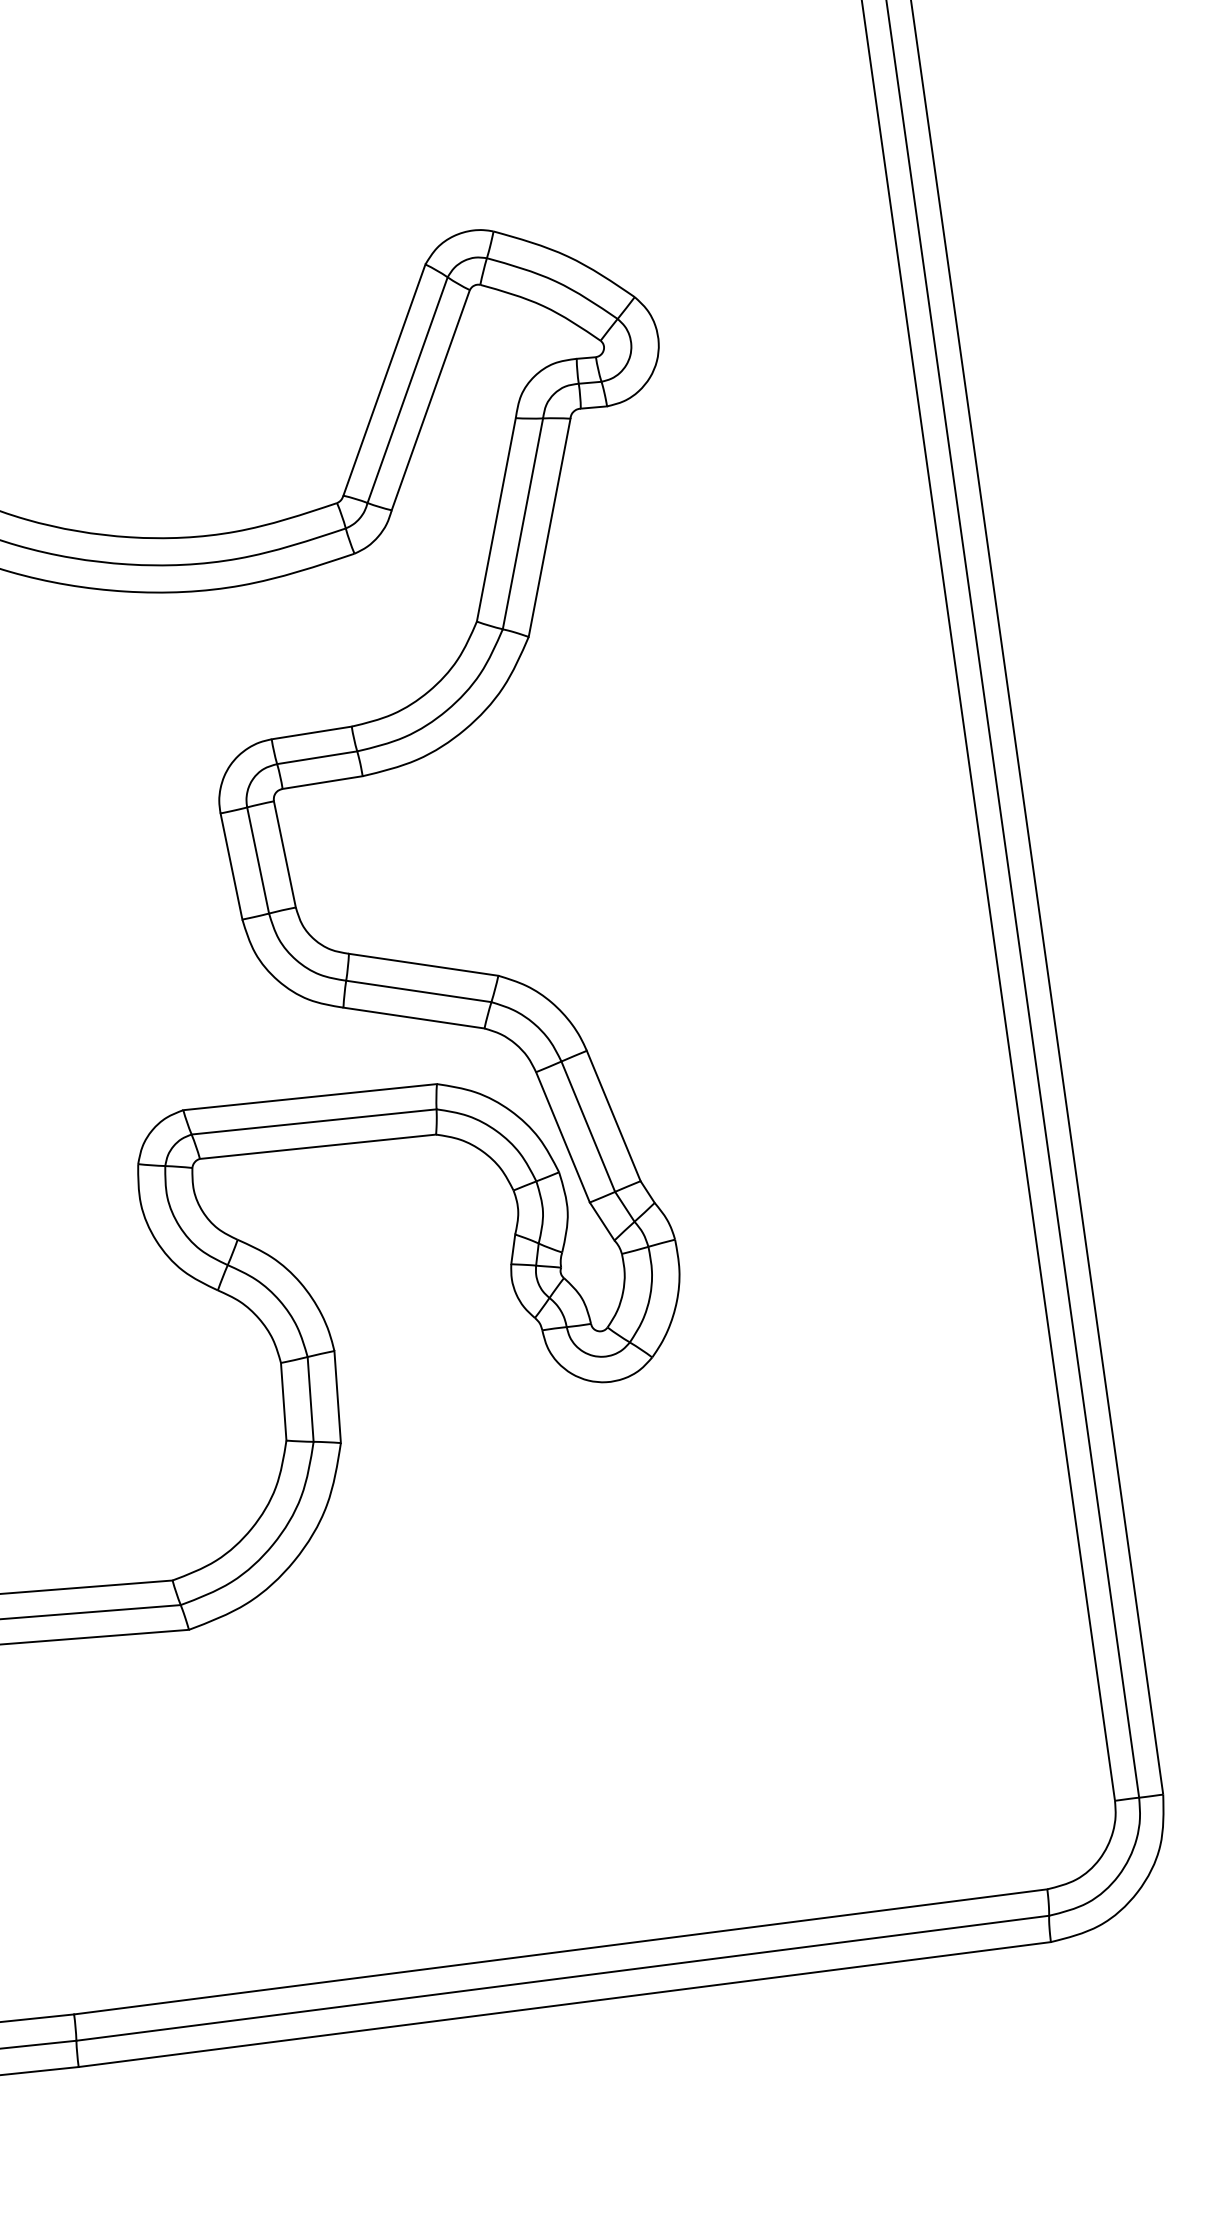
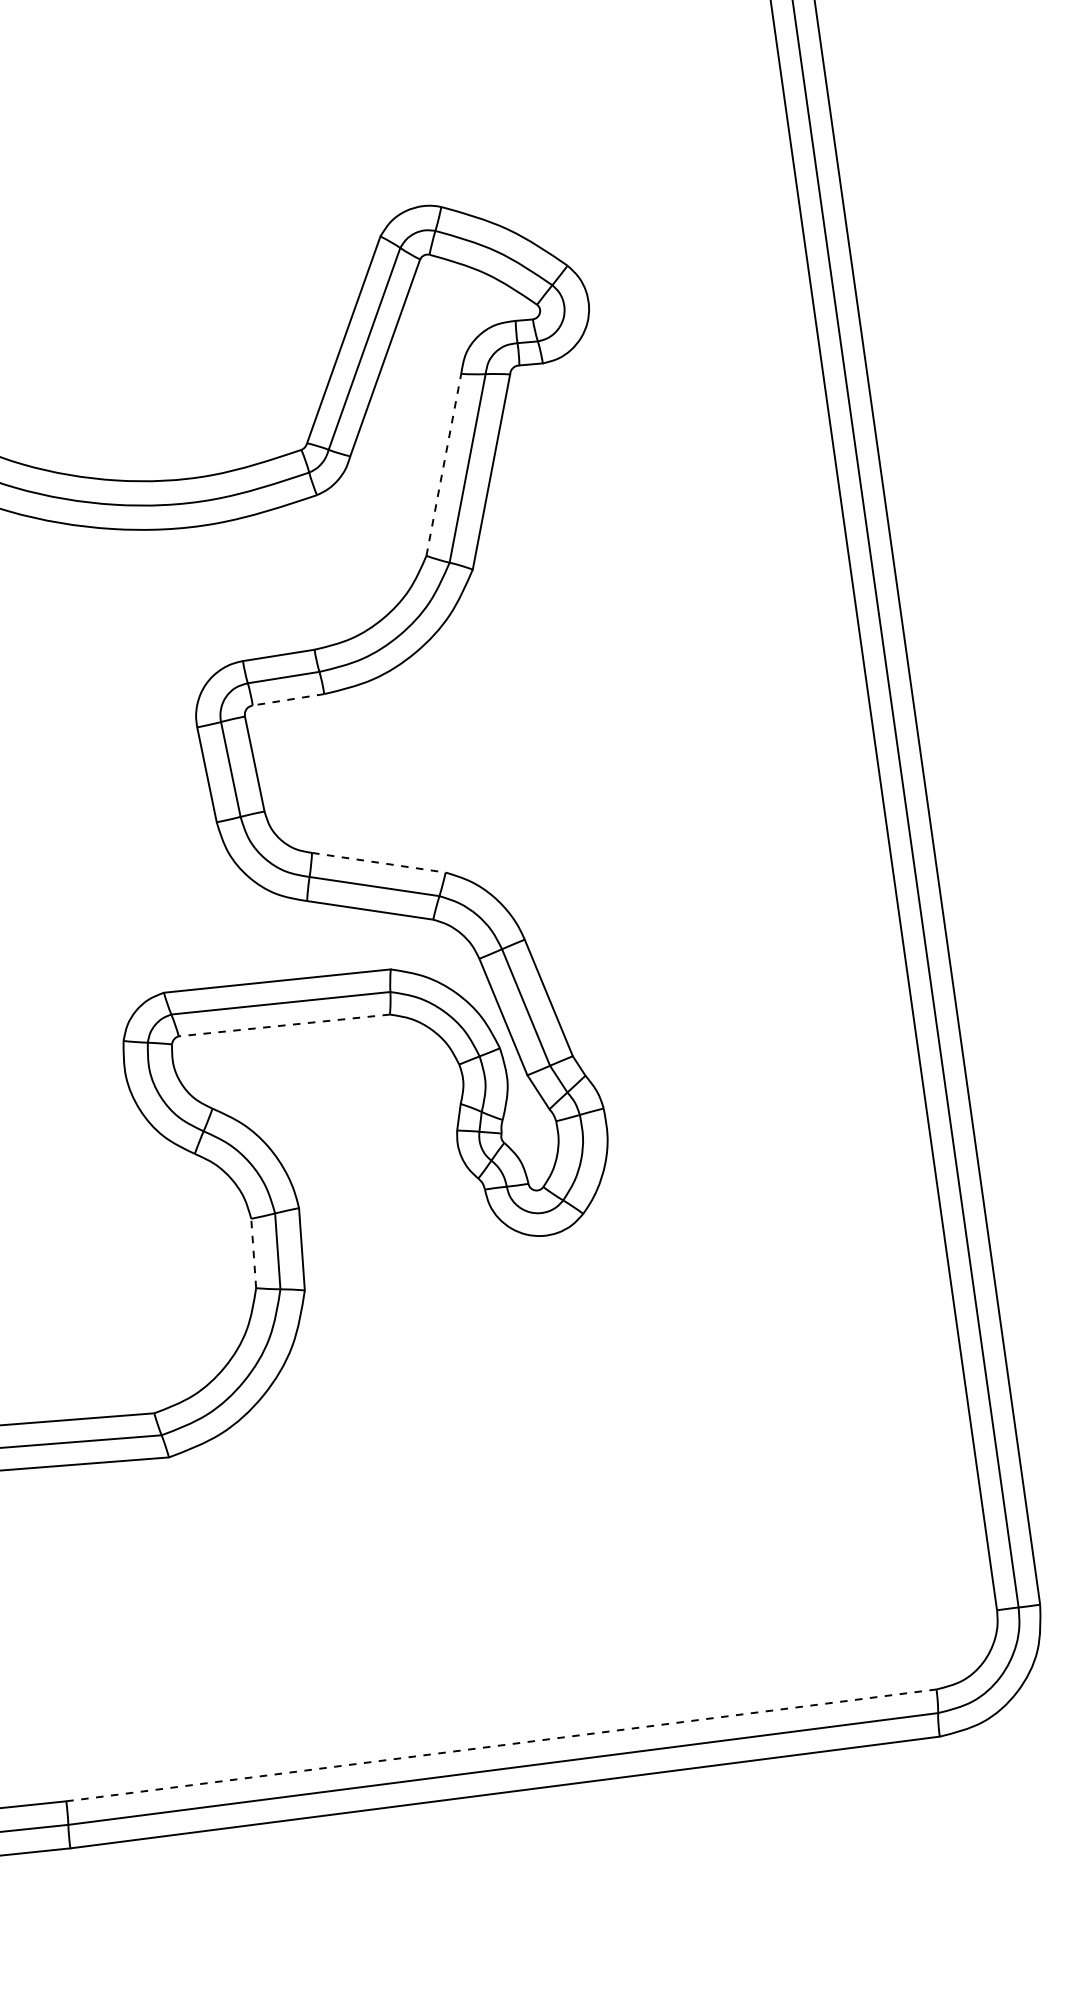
line: (496, 519) -> (443, 464), solid -> dashed
line: (322, 782) -> (288, 699), solid -> dashed
line: (423, 964) -> (378, 862), solid -> dashed
line: (318, 1146) -> (284, 1025), solid -> dashed
line: (283, 1401) -> (253, 1253), solid -> dashed
line: (560, 1951) -> (501, 1745), solid -> dashed

